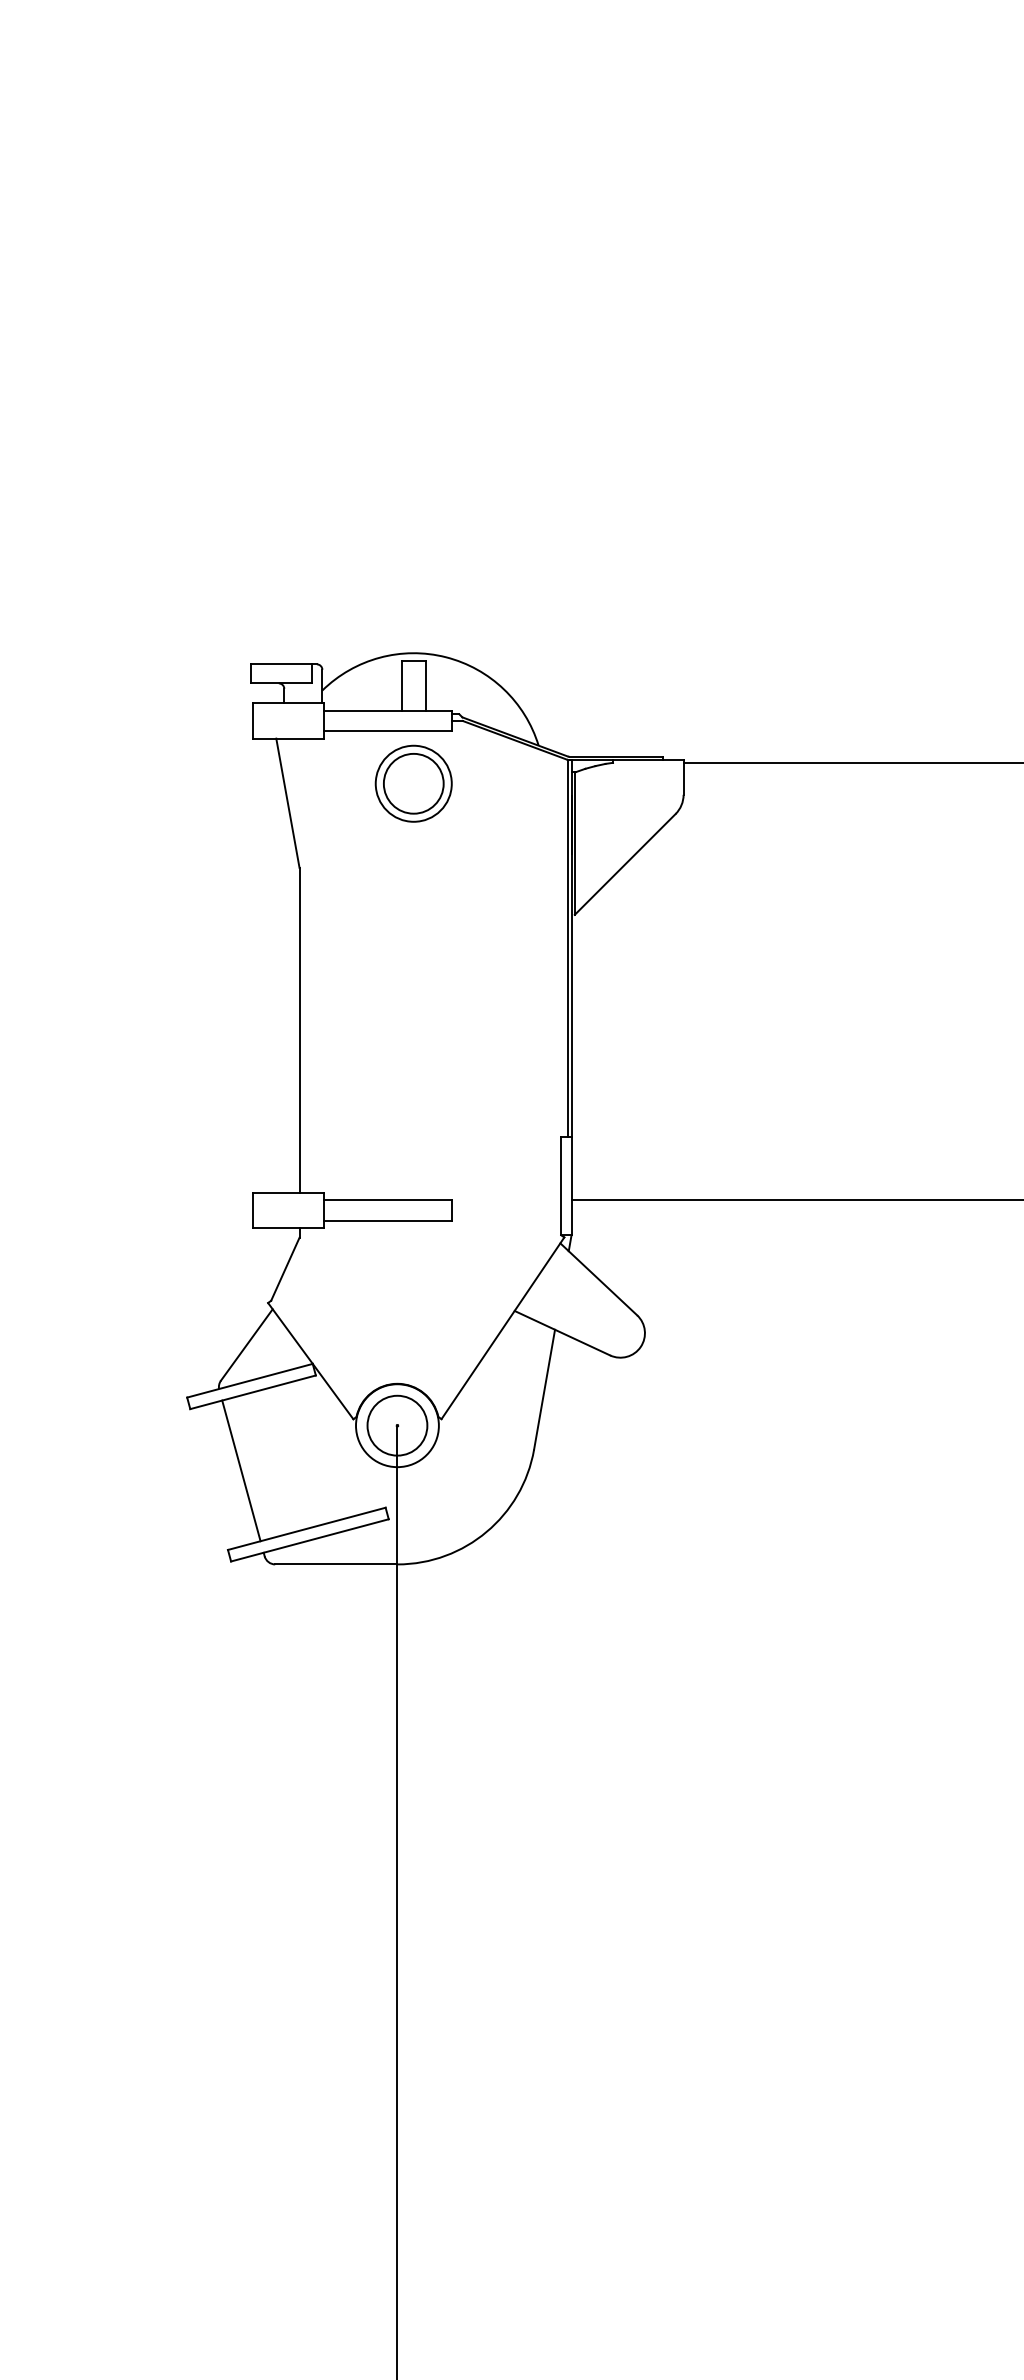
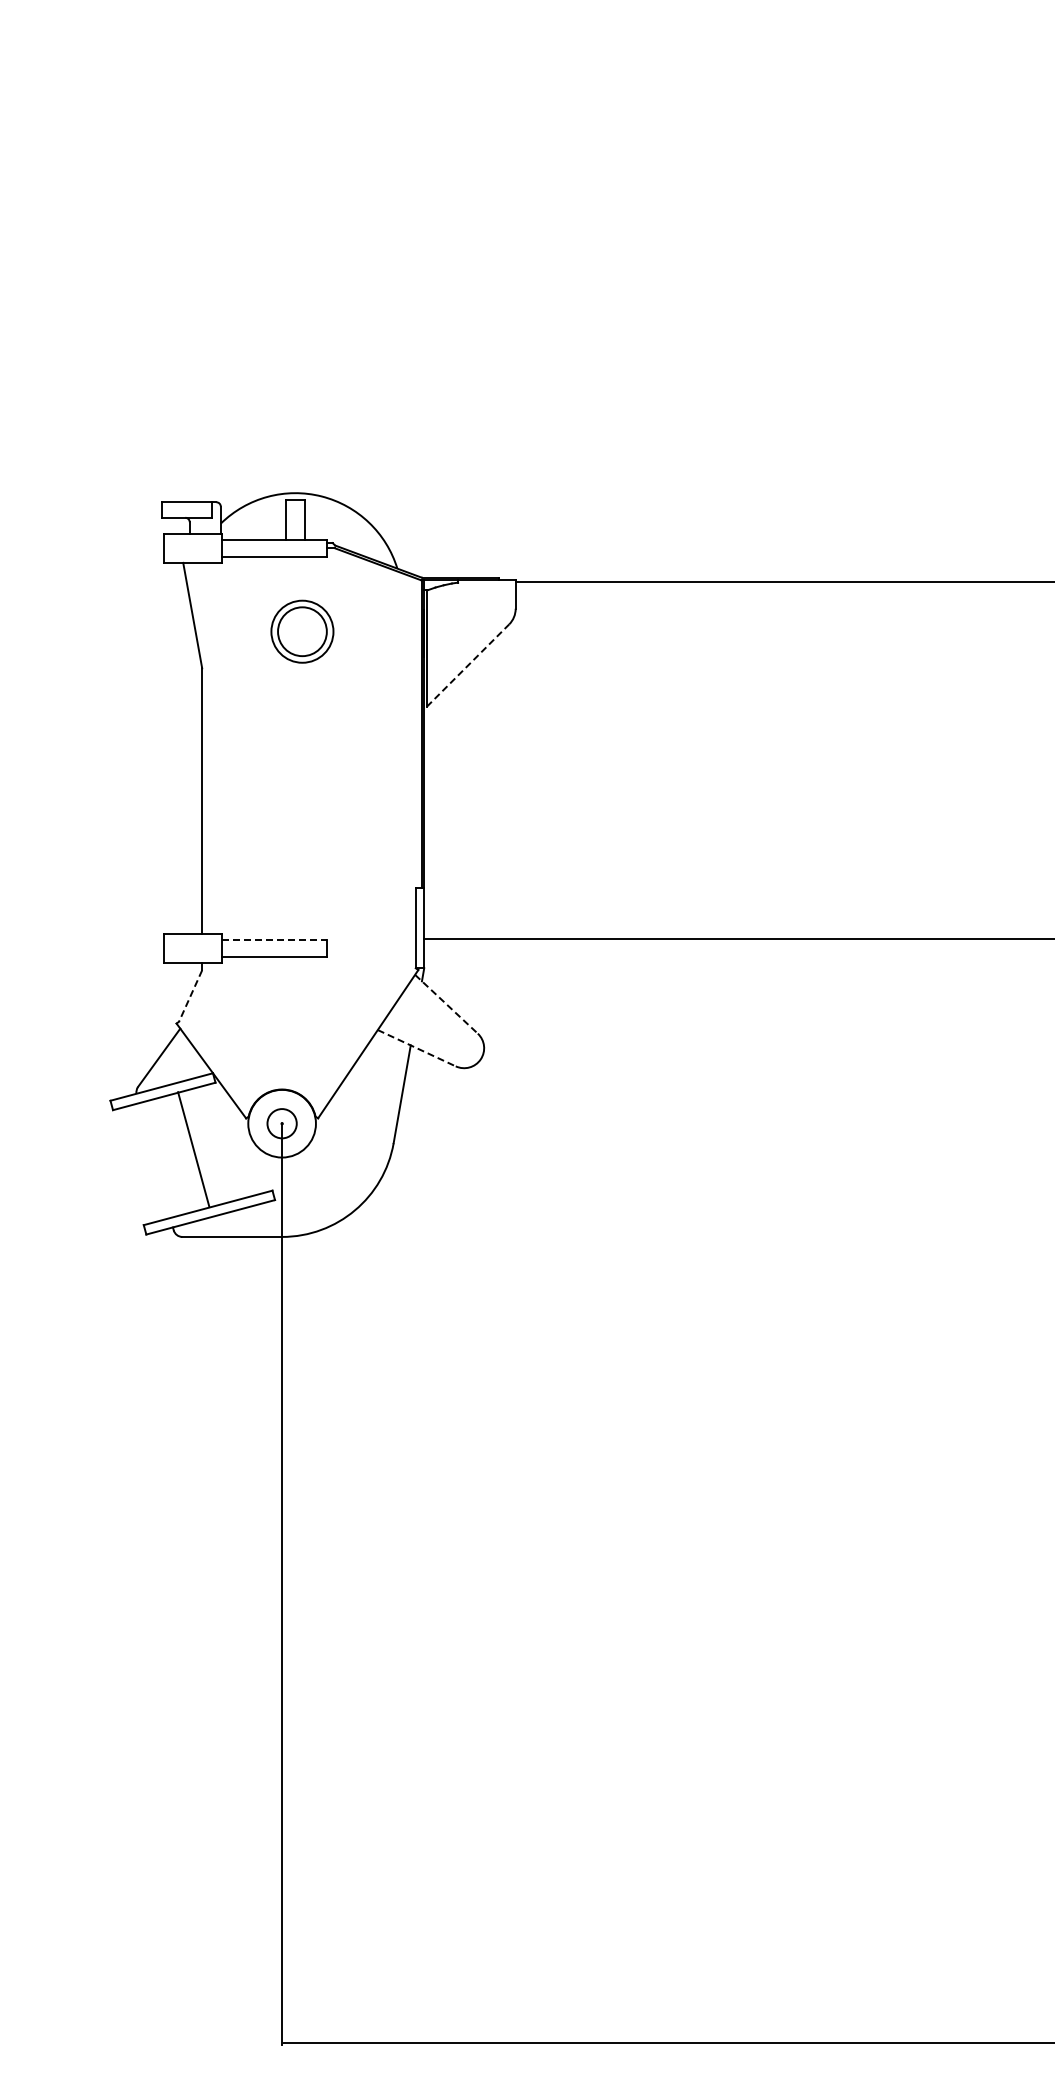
part: (413, 783) -> (302, 631), moved
line: (625, 864) -> (468, 665), solid -> dashed
line: (388, 1200) -> (274, 939), solid -> dashed
line: (285, 1269) -> (190, 996), solid -> dashed
line: (598, 1279) -> (446, 1004), solid -> dashed
line: (562, 1333) -> (416, 1048), solid -> dashed
circle: (396, 1425) -> (281, 1123), size x0.6
line: (241, 1470) -> (193, 1149), moved

